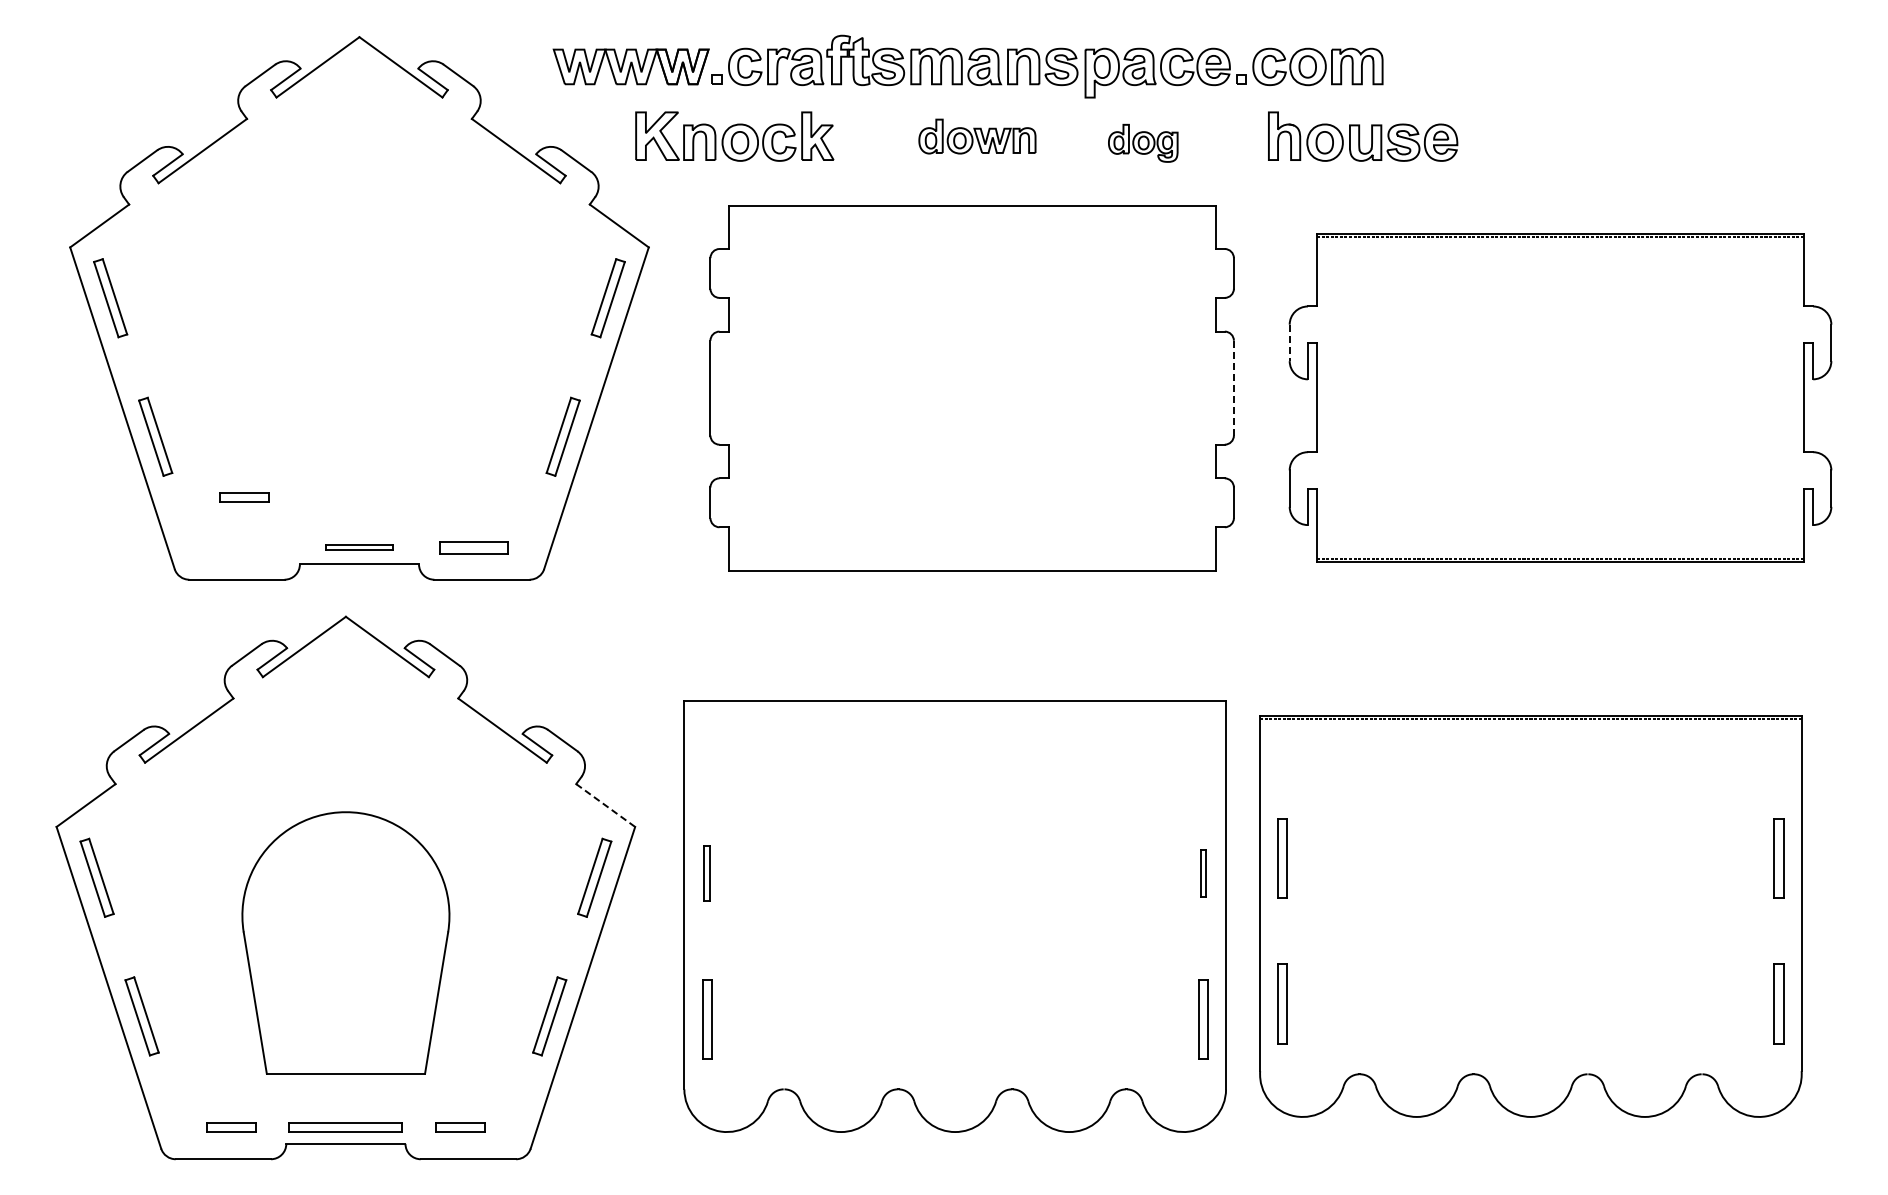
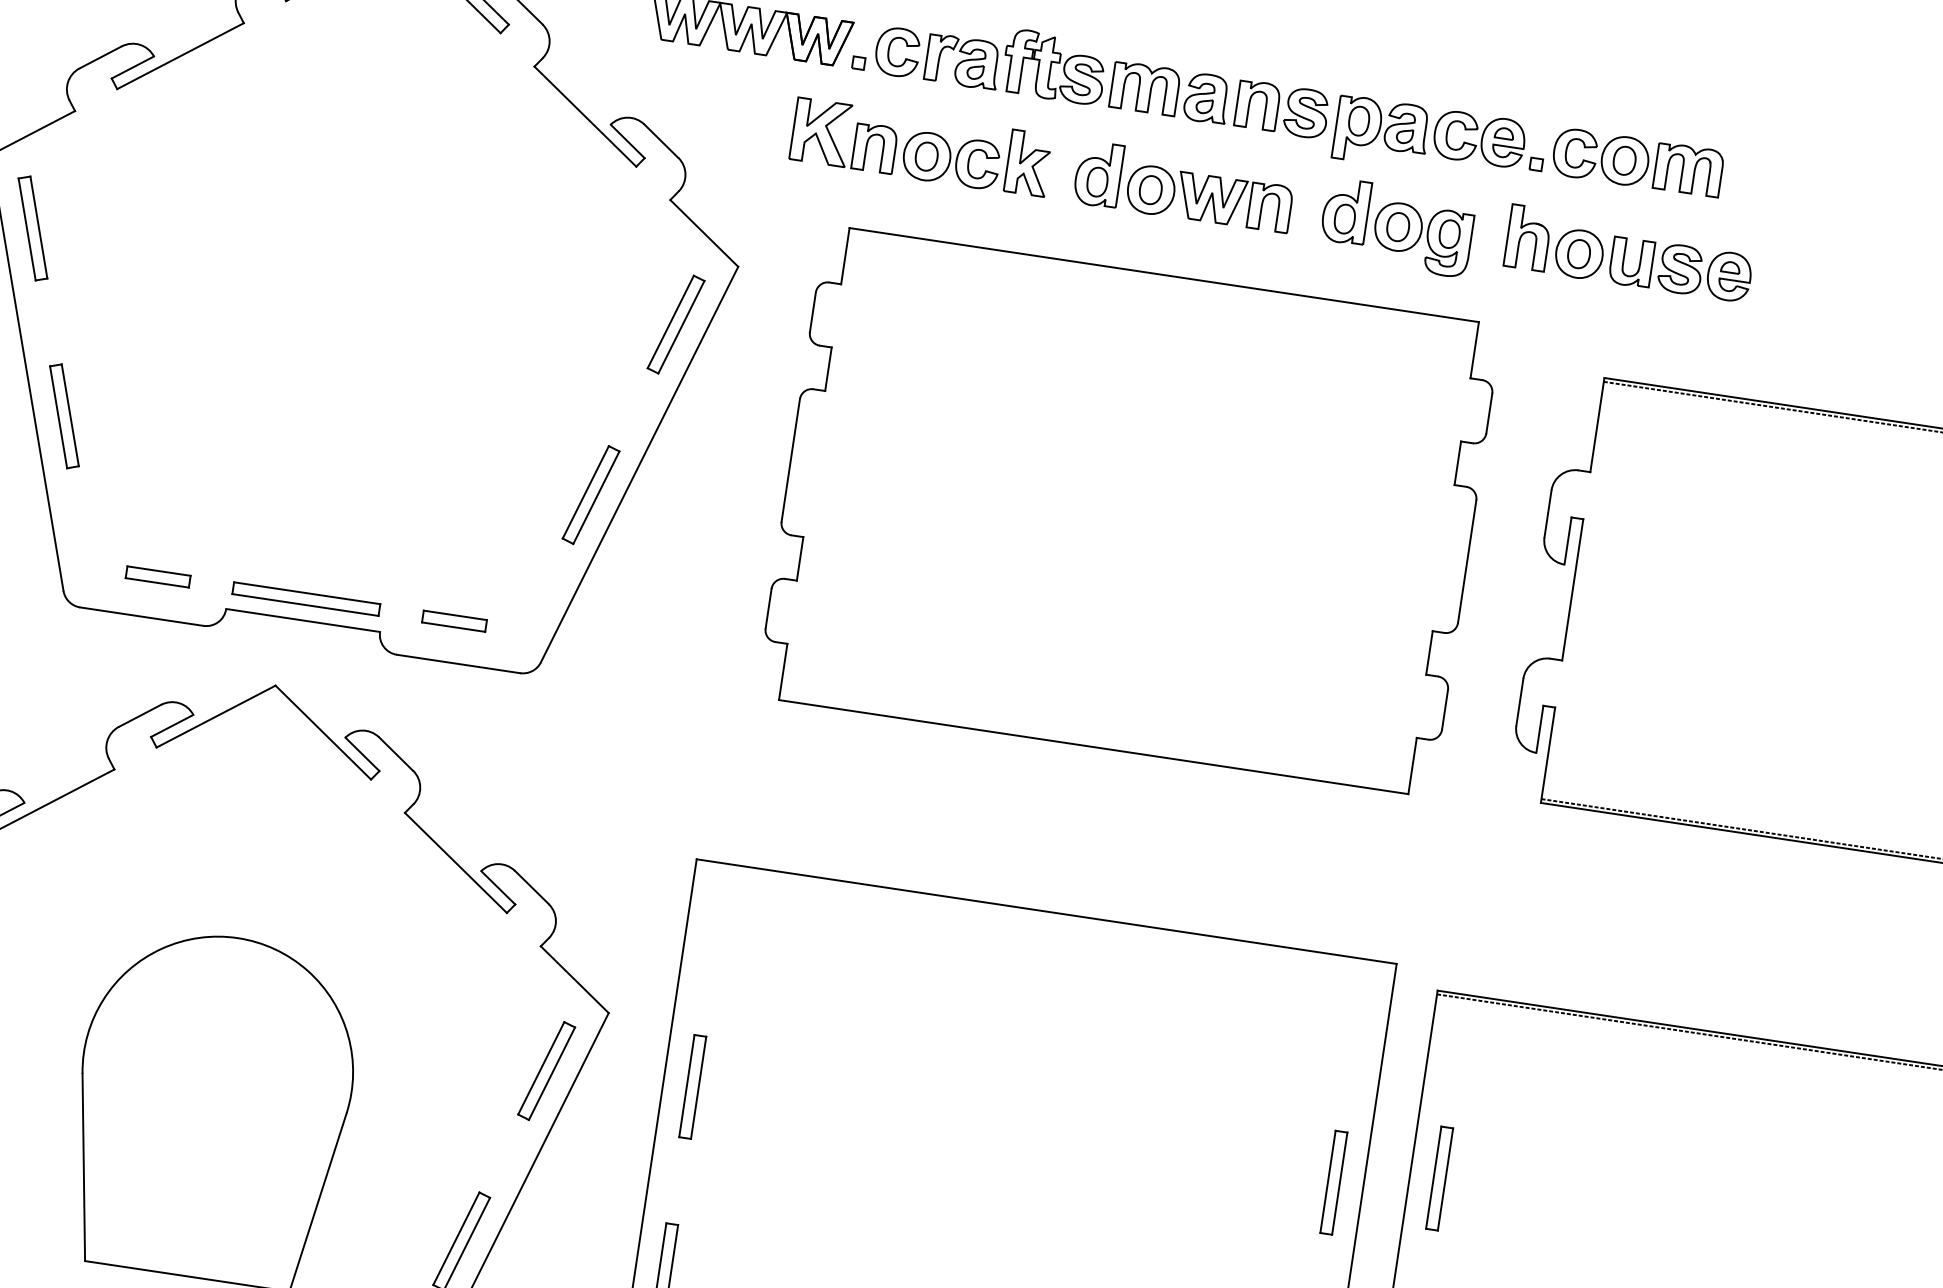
part: (734, 136) -> (920, 147), moved
part: (977, 136) -> (1184, 186), size x1.43
part: (1363, 136) -> (1630, 253), moved
part: (1143, 143) -> (1397, 228), size x1.67
line: (1289, 343) -> (1547, 514), dashed -> solid
line: (1233, 388) -> (1466, 562), dashed -> solid
part: (244, 497) -> (157, 576), moved
part: (359, 547) -> (306, 598), size x1.67
part: (474, 547) -> (455, 620), size x0.71
line: (605, 805) -> (574, 979), dashed -> solid
part: (707, 873) -> (693, 1087), size x1.43
part: (1203, 873) -> (1334, 1182), size x1.67

